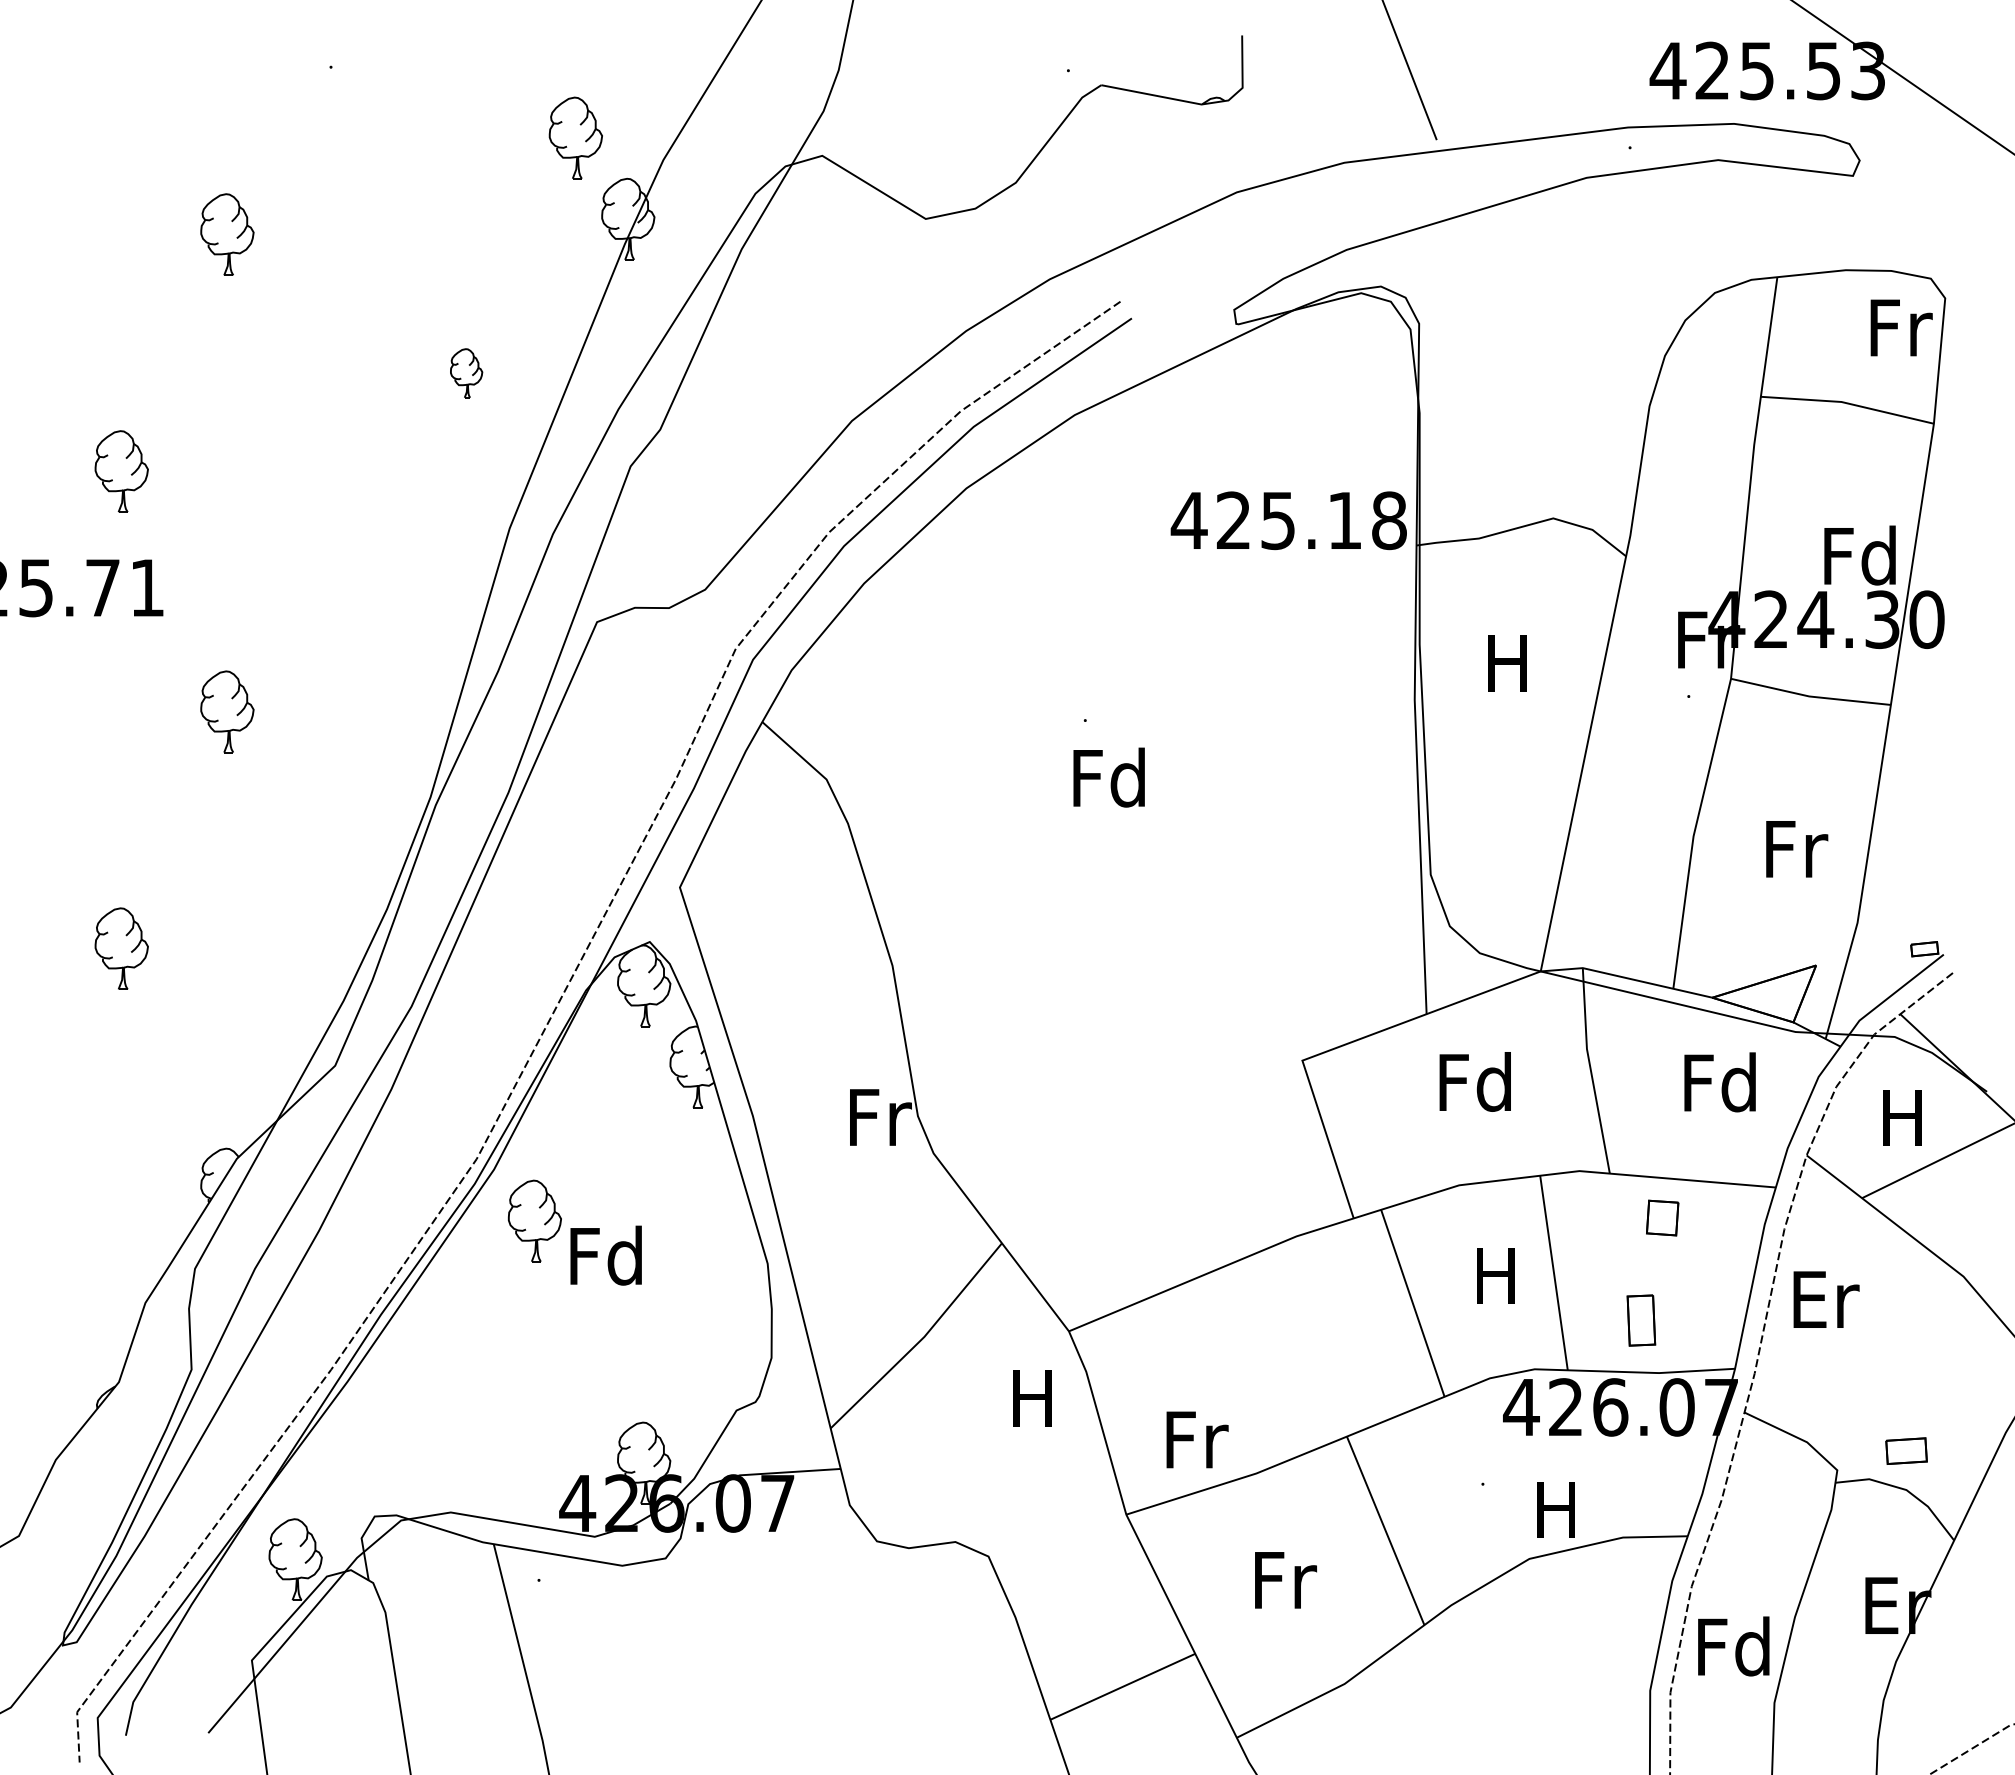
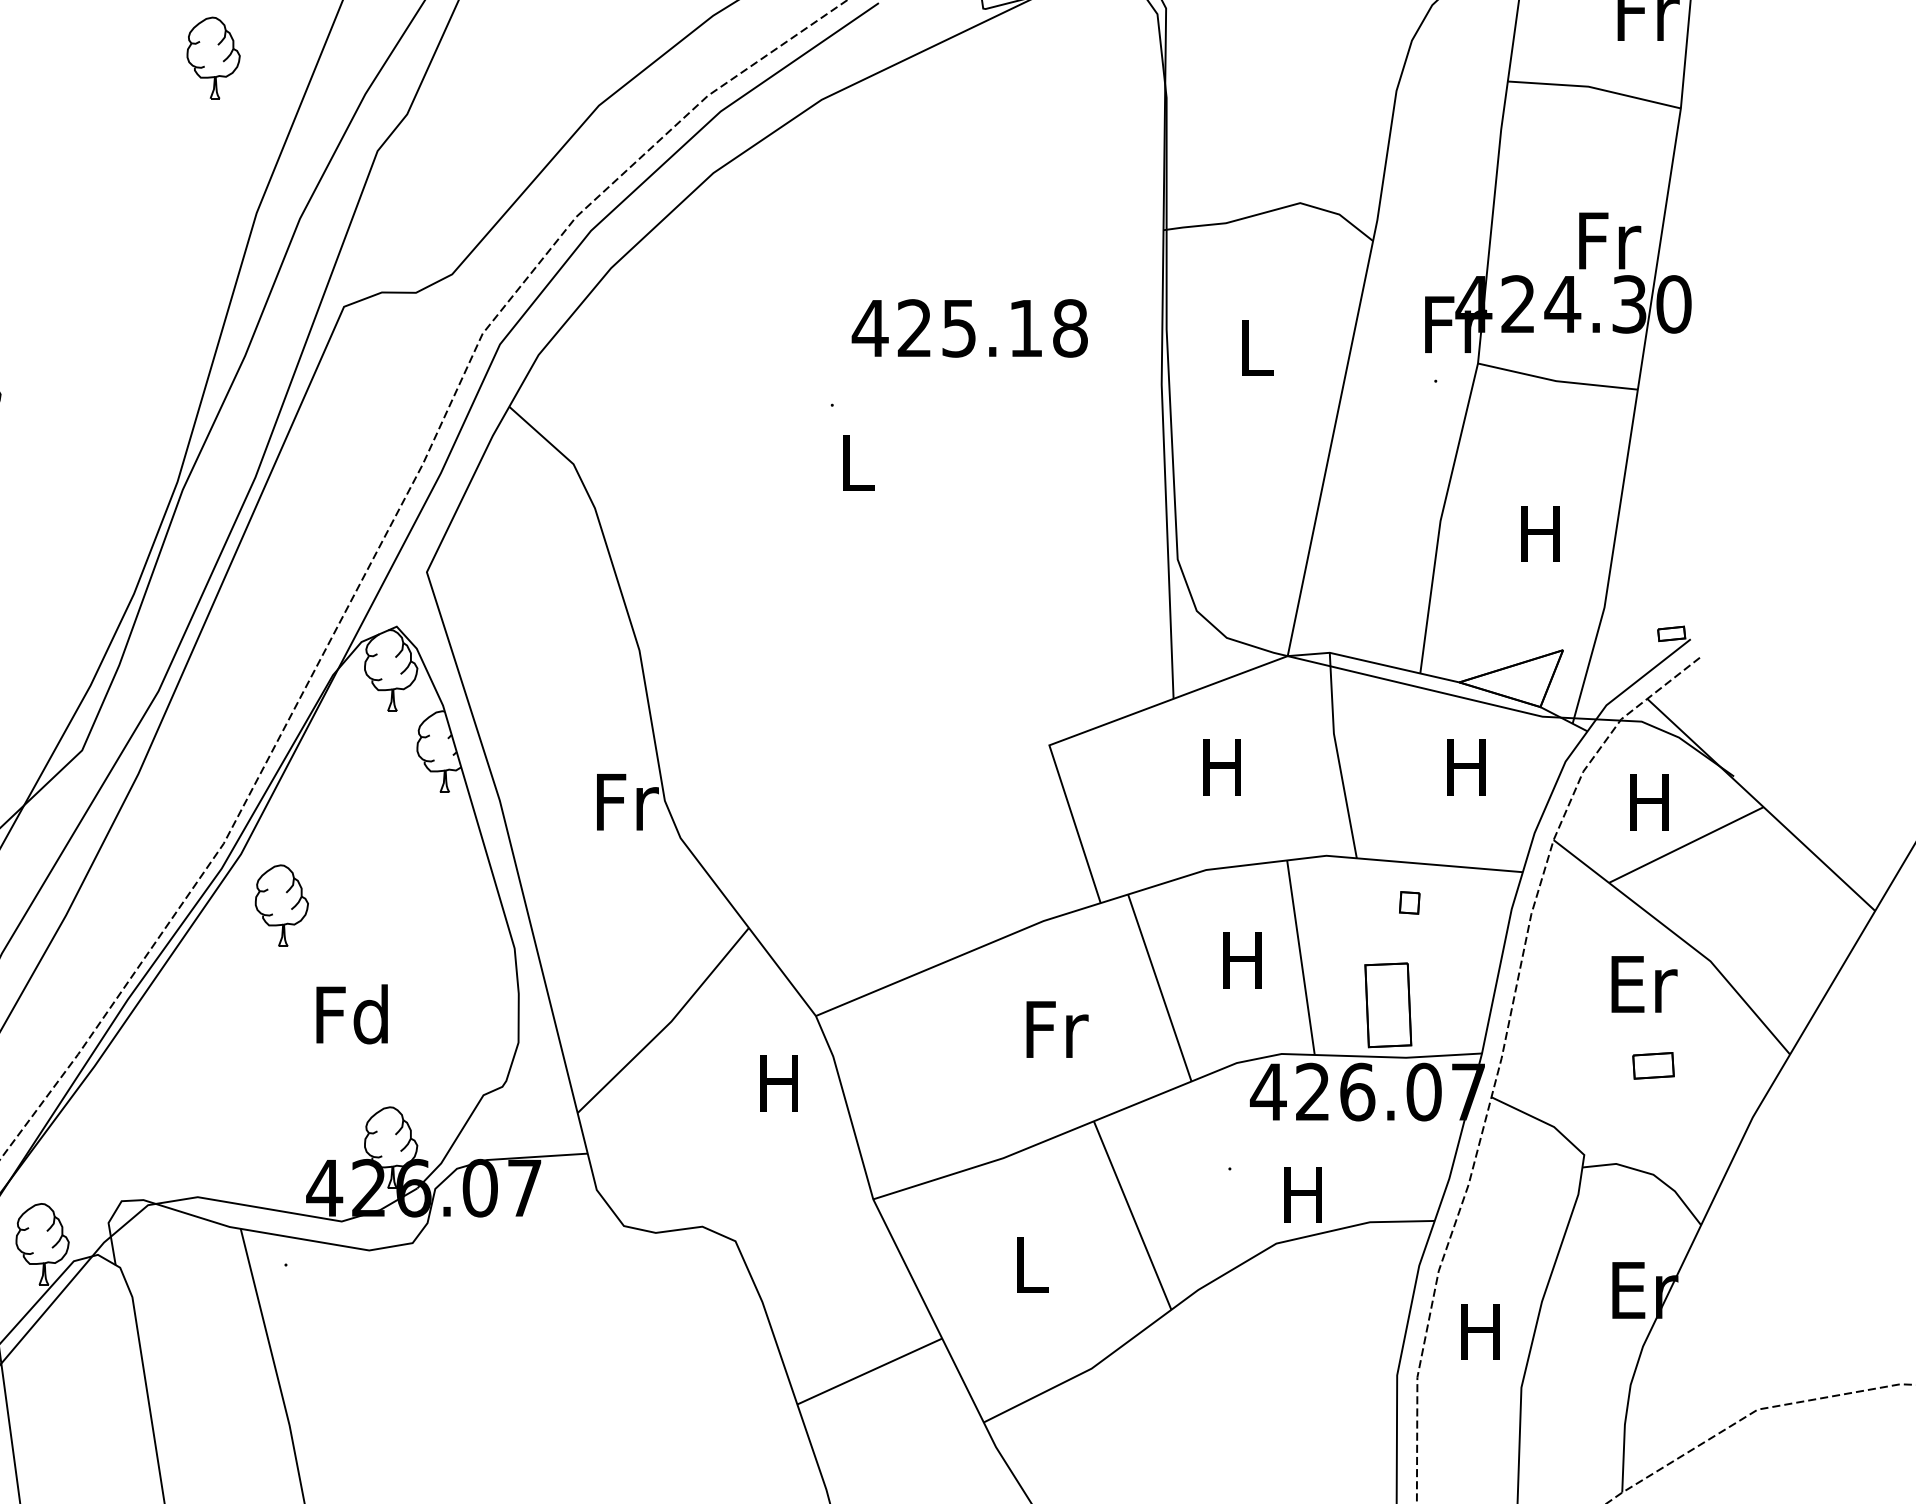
part: (466, 373) -> (213, 58), size x1.67
text: (1288, 520) -> (969, 328), moved
text: (1859, 555) -> (1606, 240), Fd -> Fr
text: (1507, 663) -> (1254, 348), H -> L
text: (1108, 777) -> (855, 462), Fd -> L
text: (1797, 849) -> (1544, 534), Fr -> H
text: (1474, 1081) -> (1221, 766), Fd -> H
text: (1719, 1082) -> (1466, 767), Fd -> H
part: (1662, 1218) -> (1409, 903), size x0.62
text: (605, 1255) -> (351, 1014), moved
text: (1826, 1299) -> (1644, 984), moved
part: (1641, 1320) -> (1388, 1005), size x1.67
text: (1197, 1439) -> (1057, 1029), moved
part: (1906, 1450) -> (1653, 1065), moved
text: (1286, 1580) -> (1033, 1265), Fr -> L
text: (1733, 1646) -> (1480, 1331), Fd -> H

